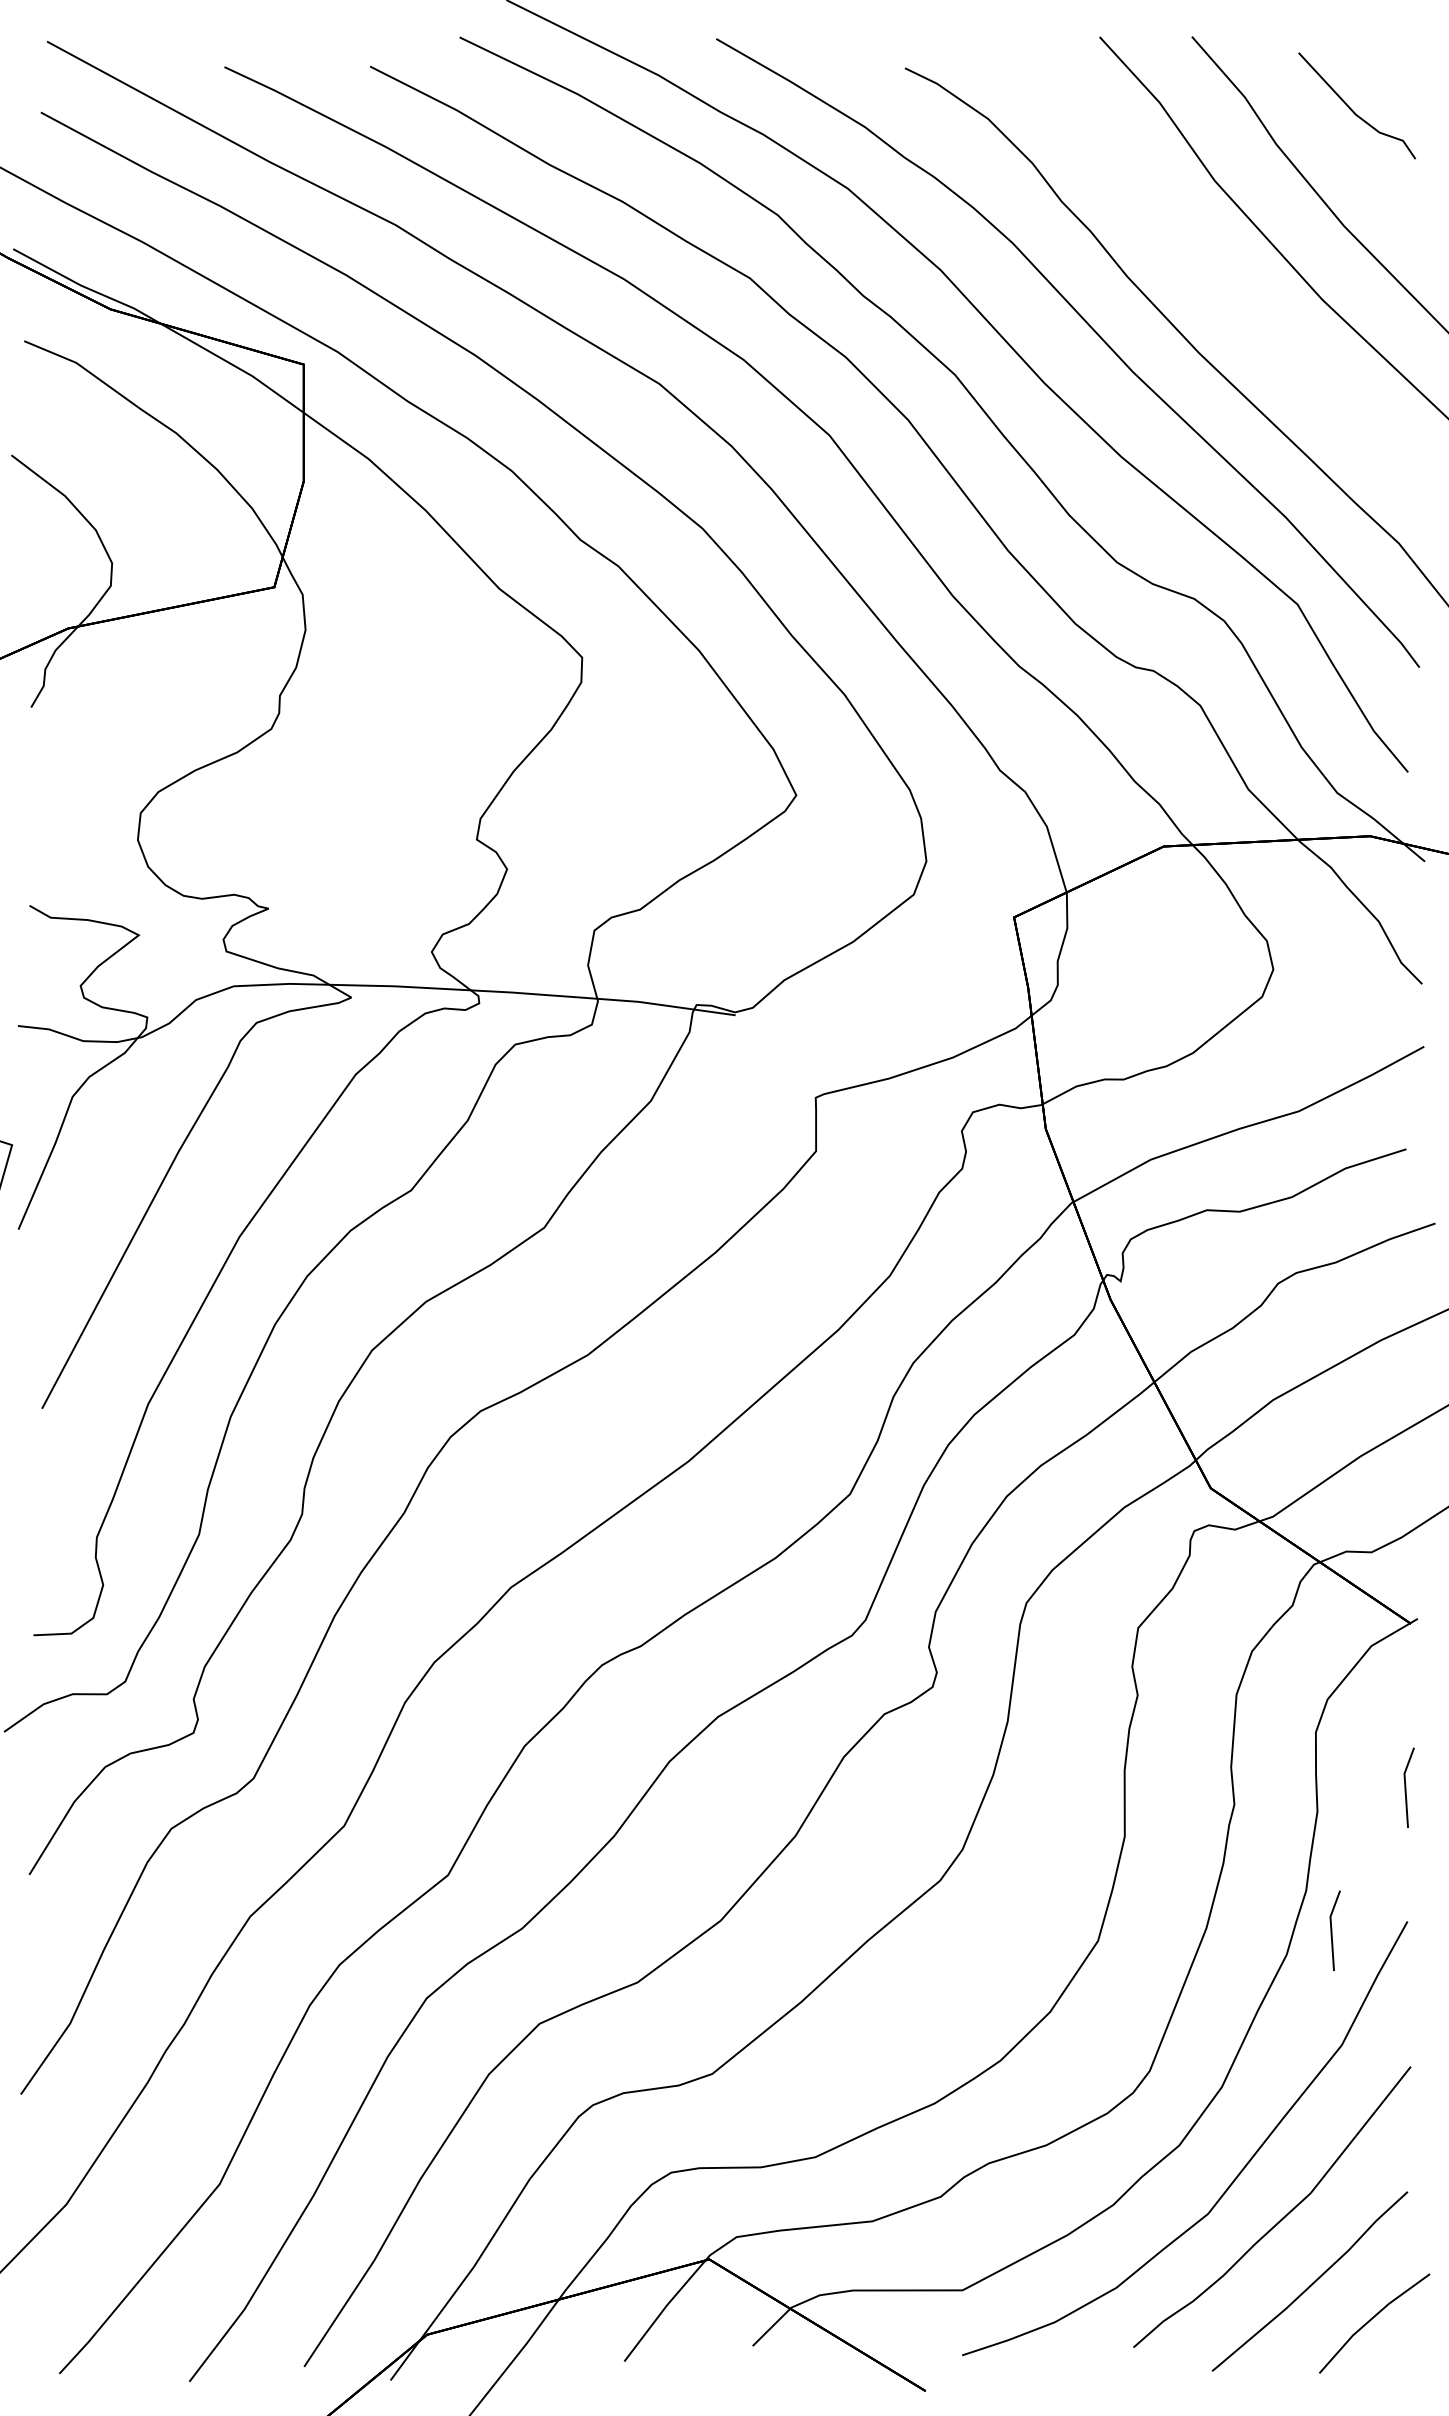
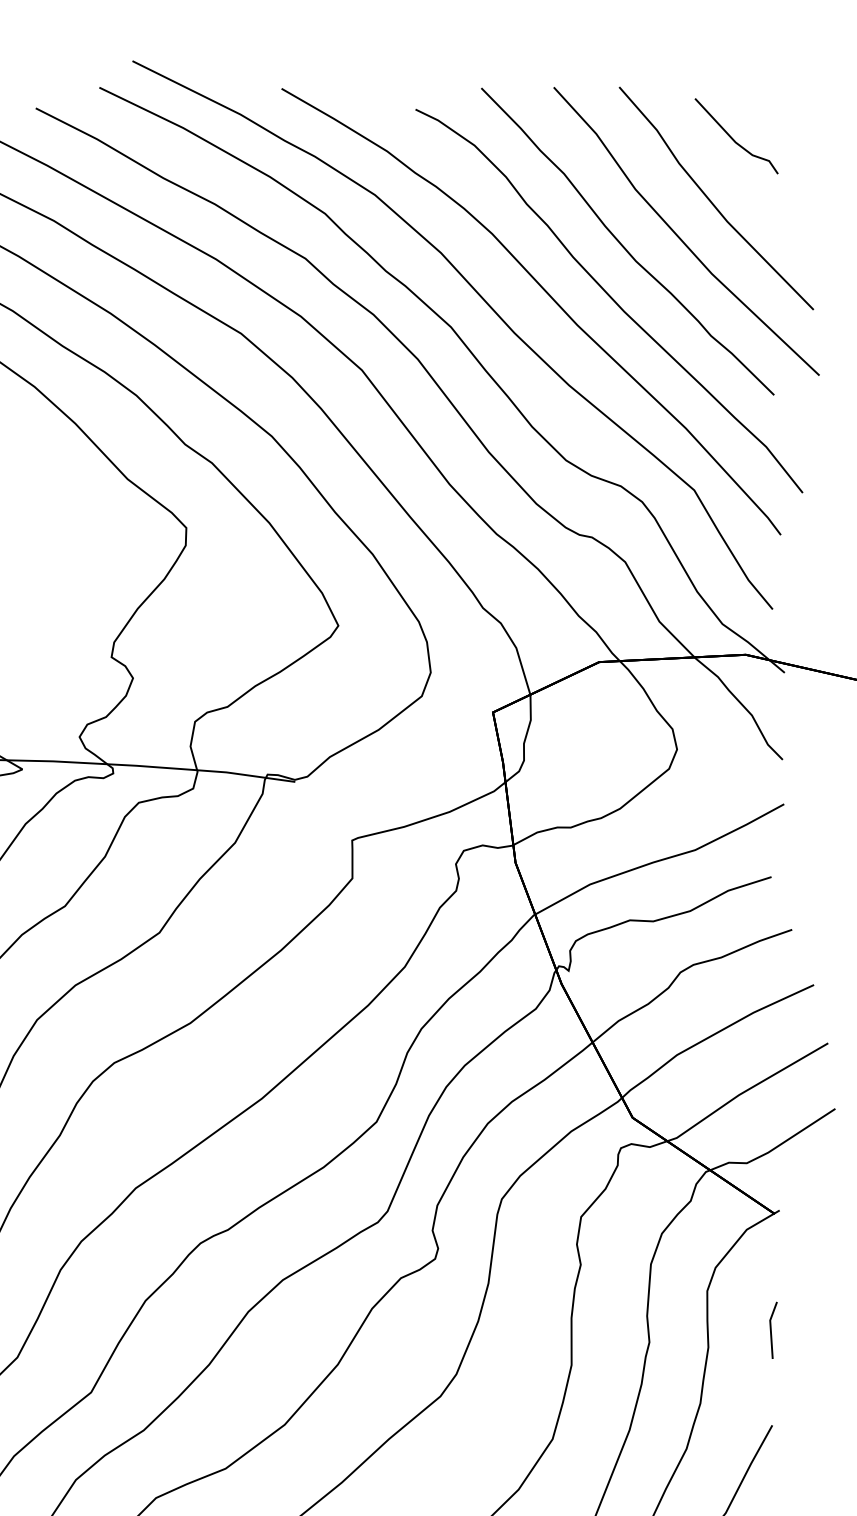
curve: (1197, 259) -> (623, 245), added
line: (1332, 1930) -> (719, 1431), removed

